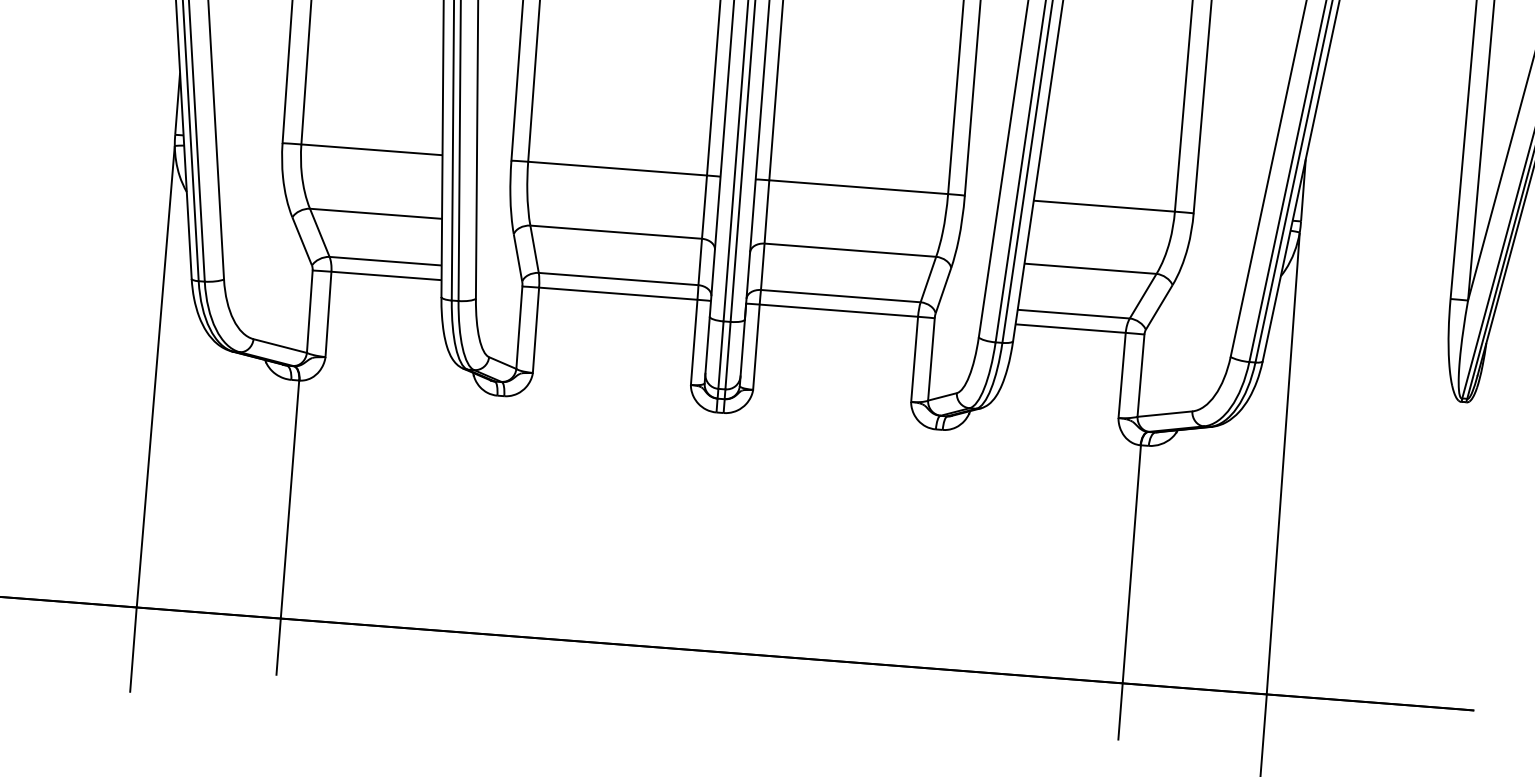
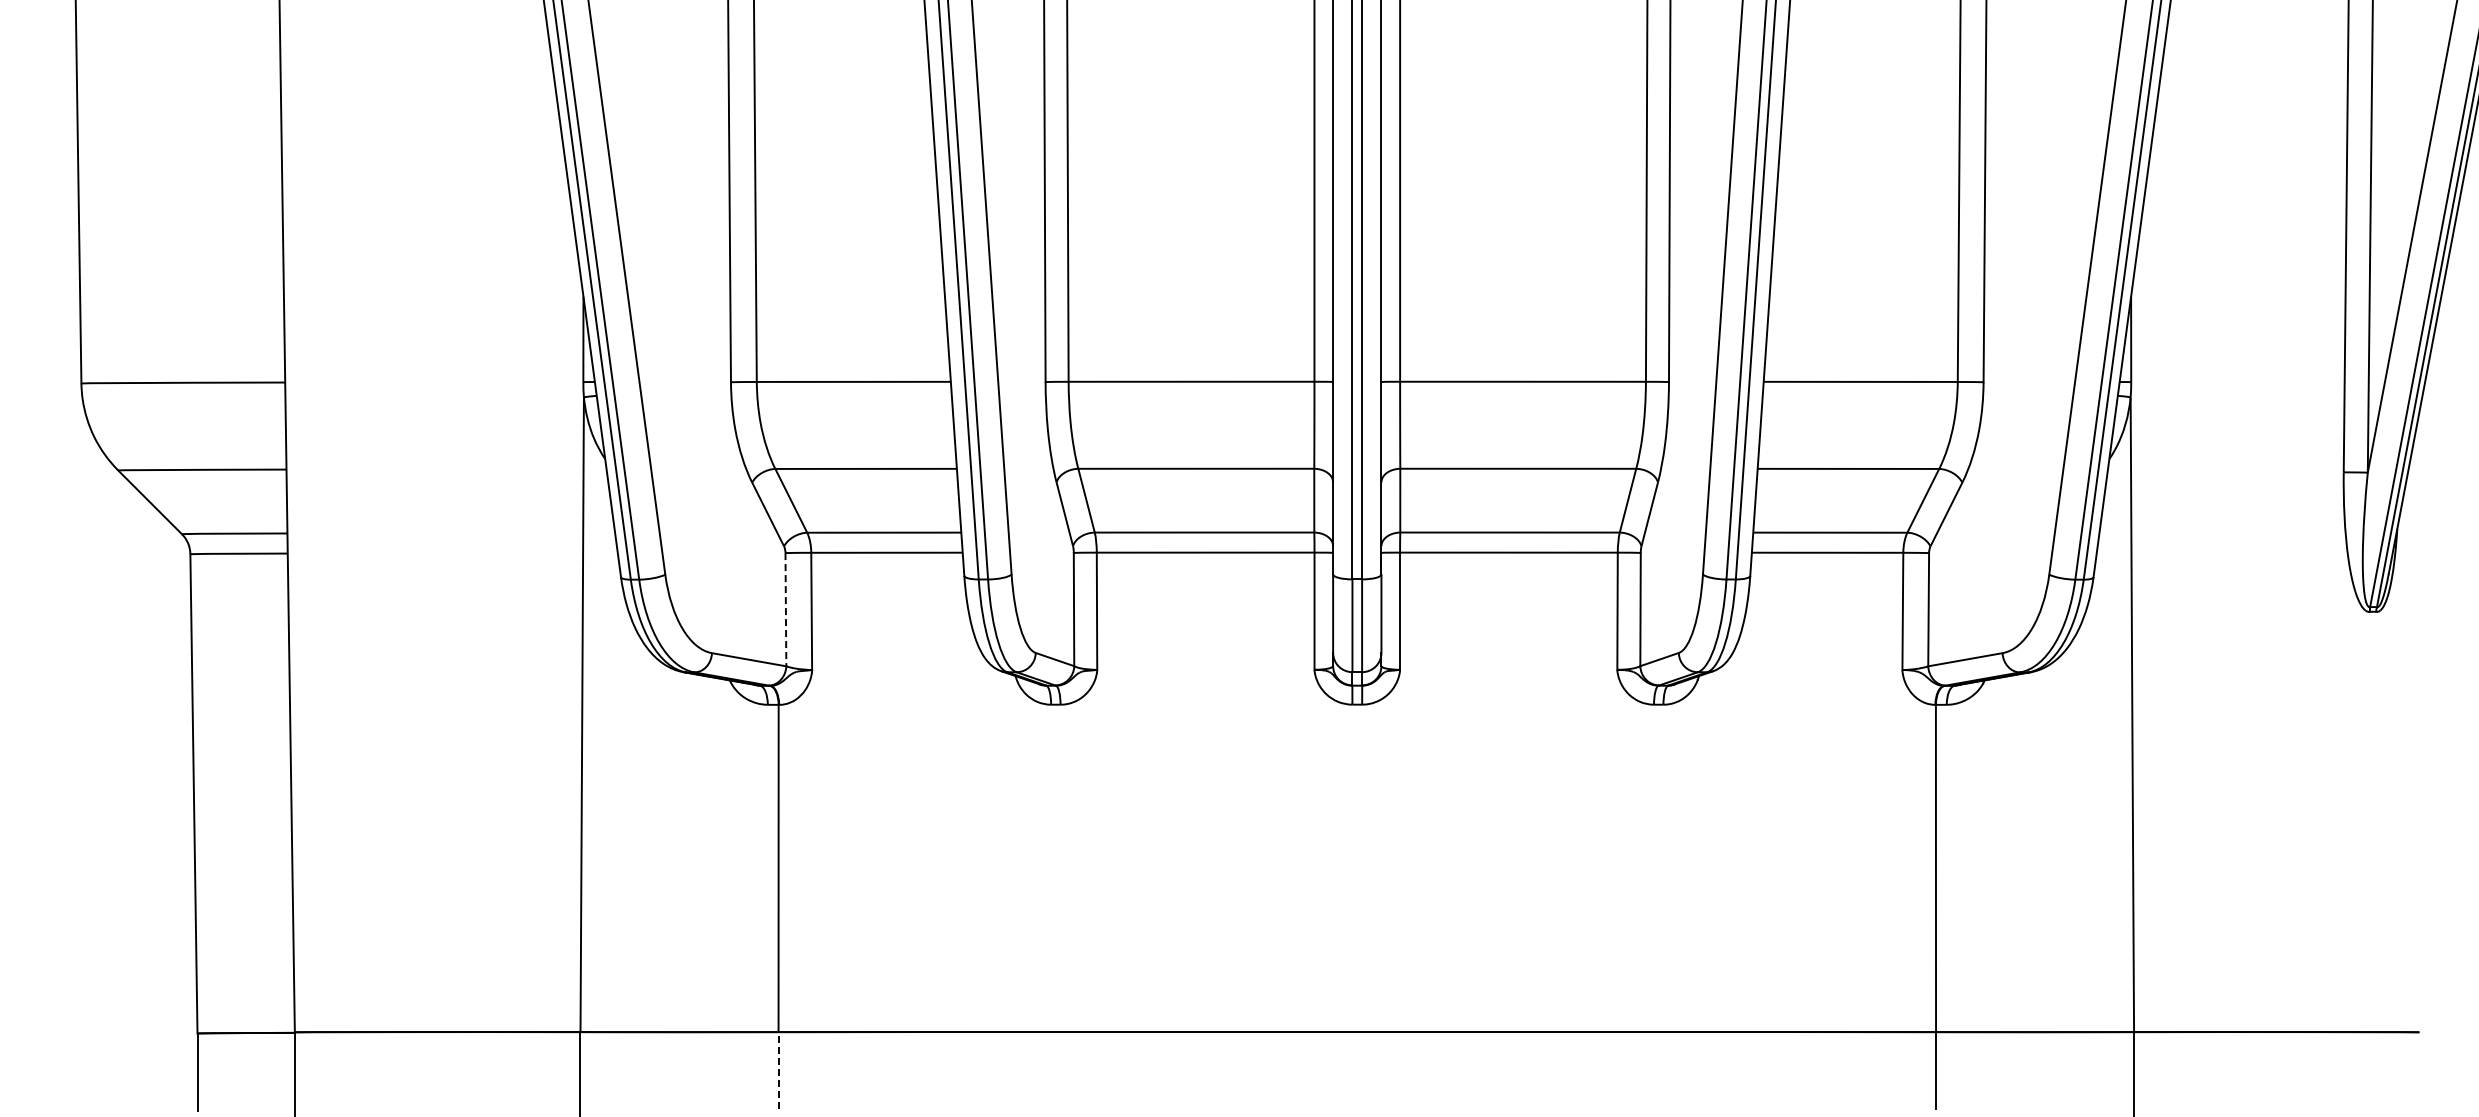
line: (309, 311) -> (785, 609), solid -> dashed
line: (278, 646) -> (778, 1070), solid -> dashed

